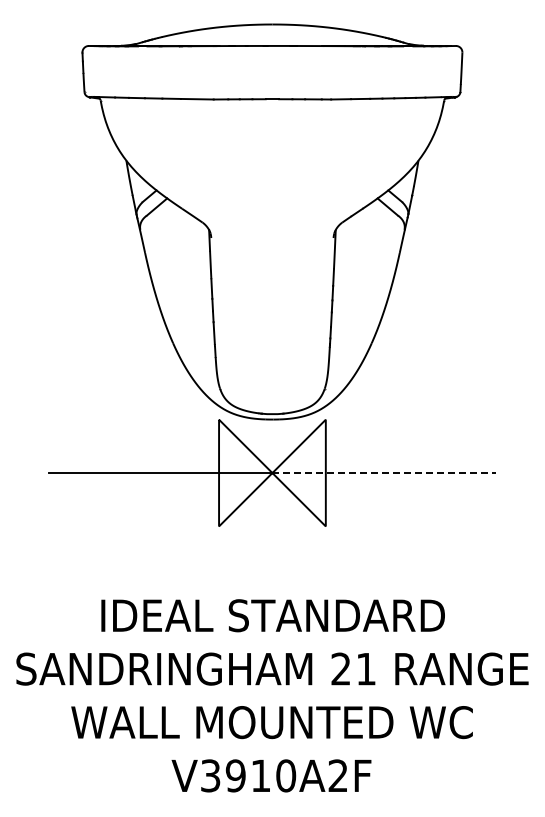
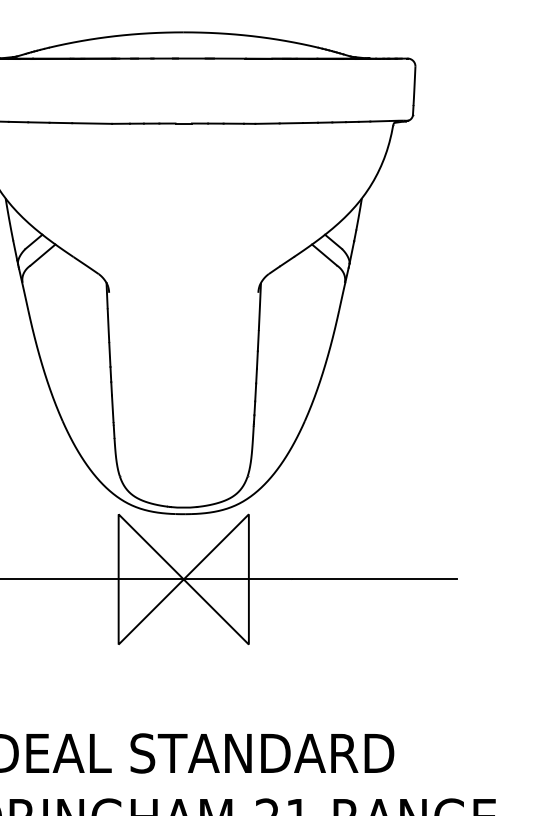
line: (384, 473) -> (320, 579), dashed -> solid

